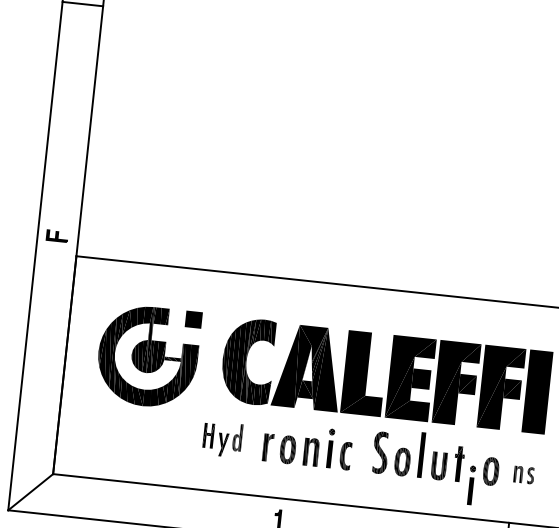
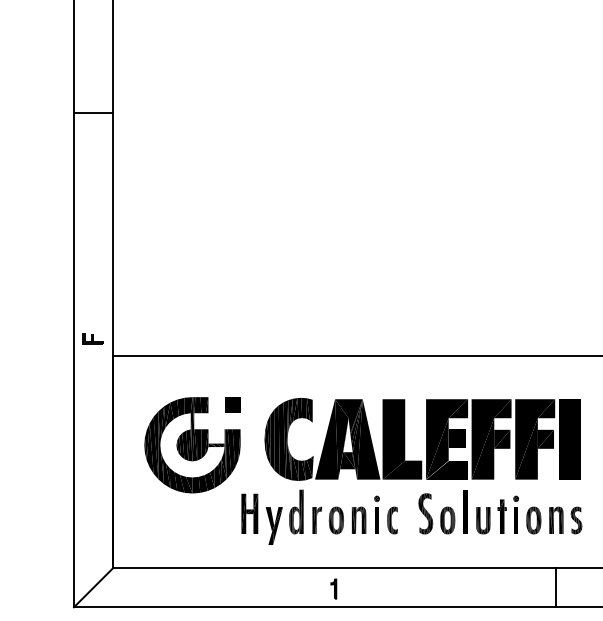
part: (222, 438) -> (272, 516), size x1.67
part: (523, 475) -> (565, 520), size x1.67
part: (470, 484) -> (515, 514), moved

